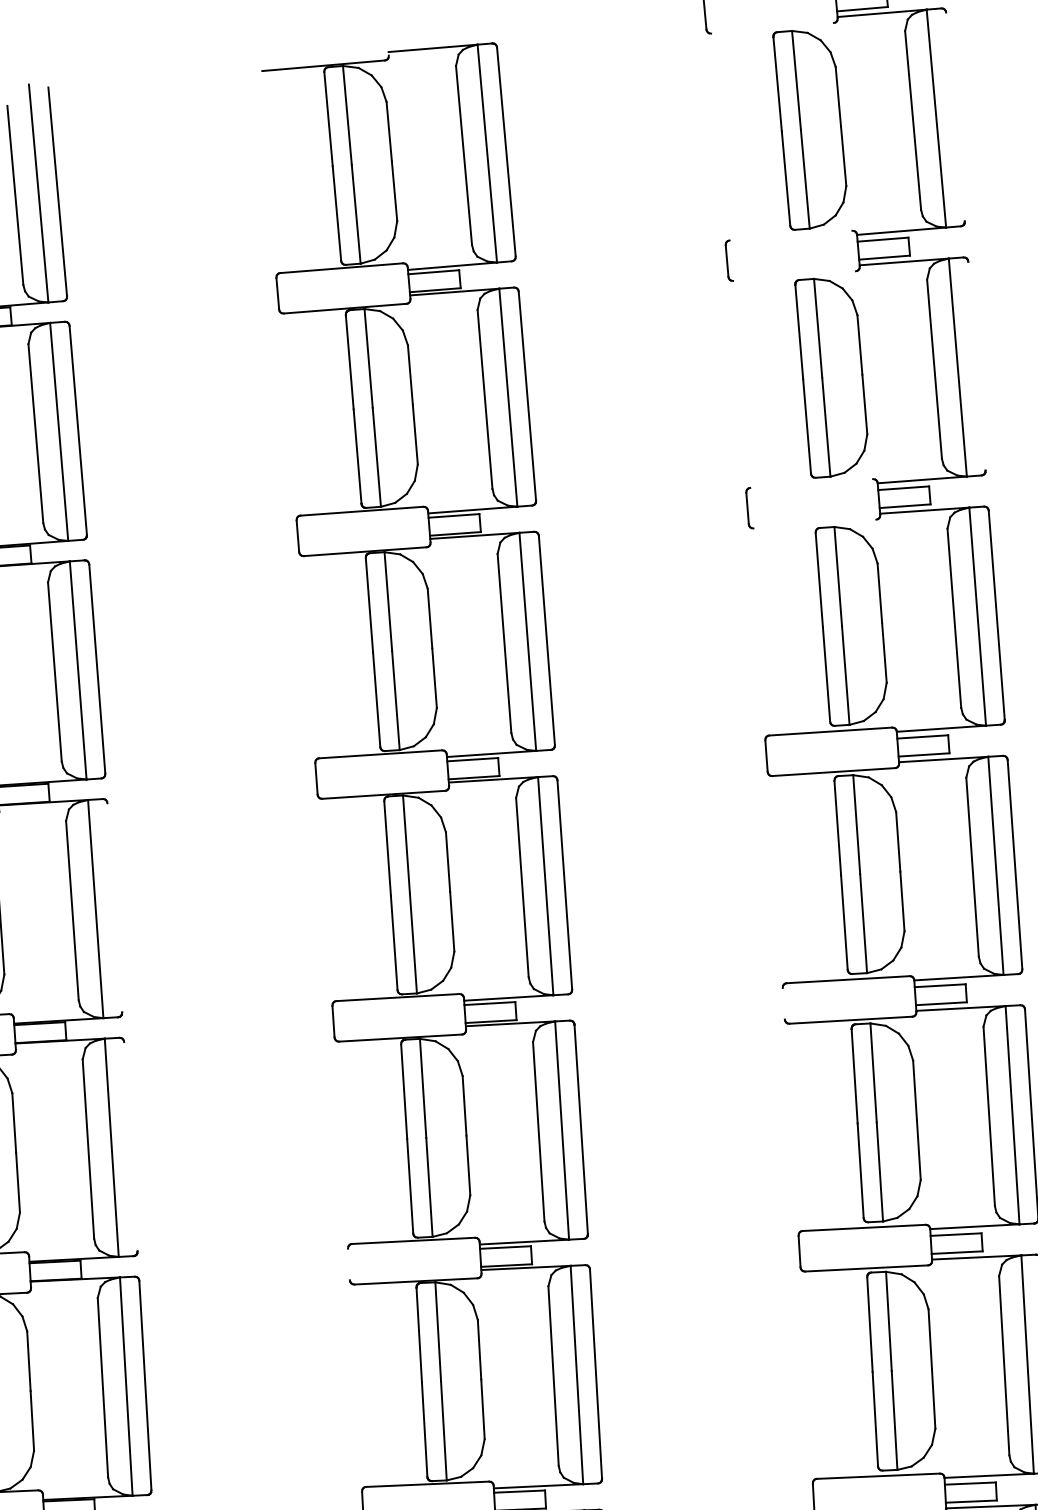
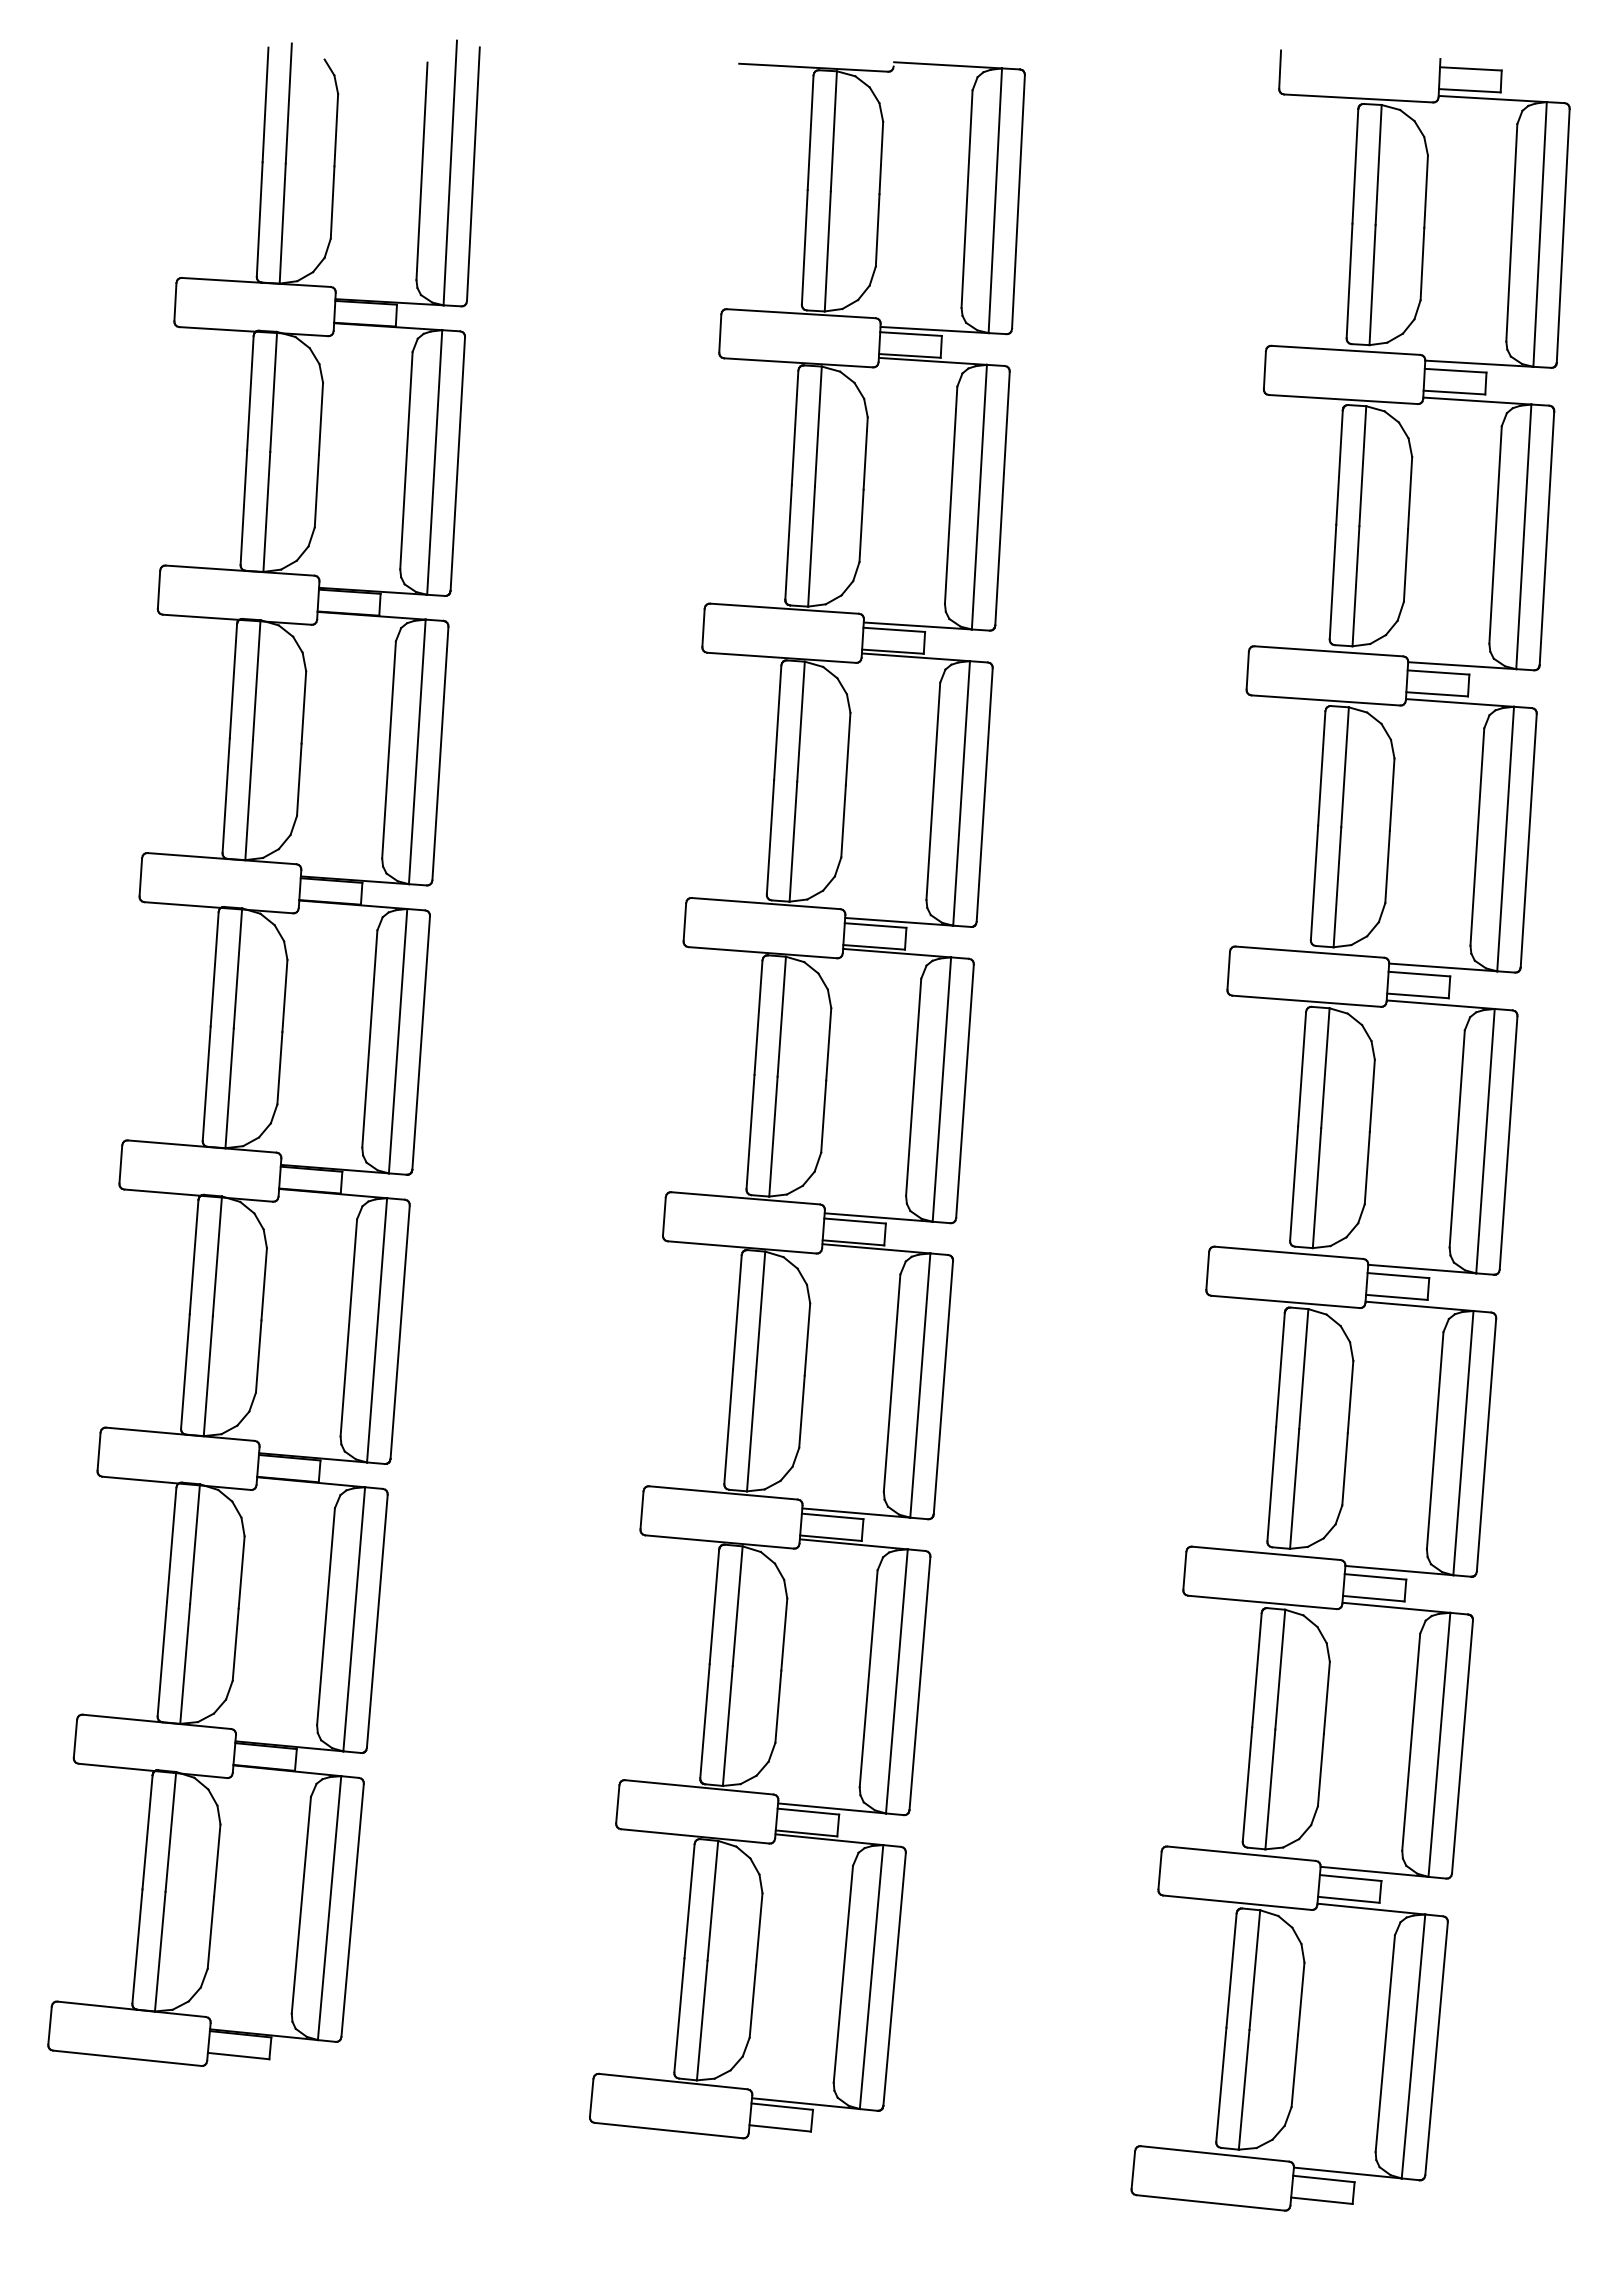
line: (772, 28) -> (1358, 98), added
line: (954, 116) -> (1562, 235), added
line: (790, 234) -> (1345, 349), added
line: (793, 276) -> (1342, 399), added
line: (976, 366) -> (1546, 538), added
line: (811, 483) -> (1328, 651), added
line: (814, 524) -> (1325, 700), added
line: (115, 907) -> (421, 1042), added
line: (783, 1003) -> (1207, 1270), added
line: (130, 1146) -> (399, 1331), added
line: (348, 1264) -> (641, 1510), added

